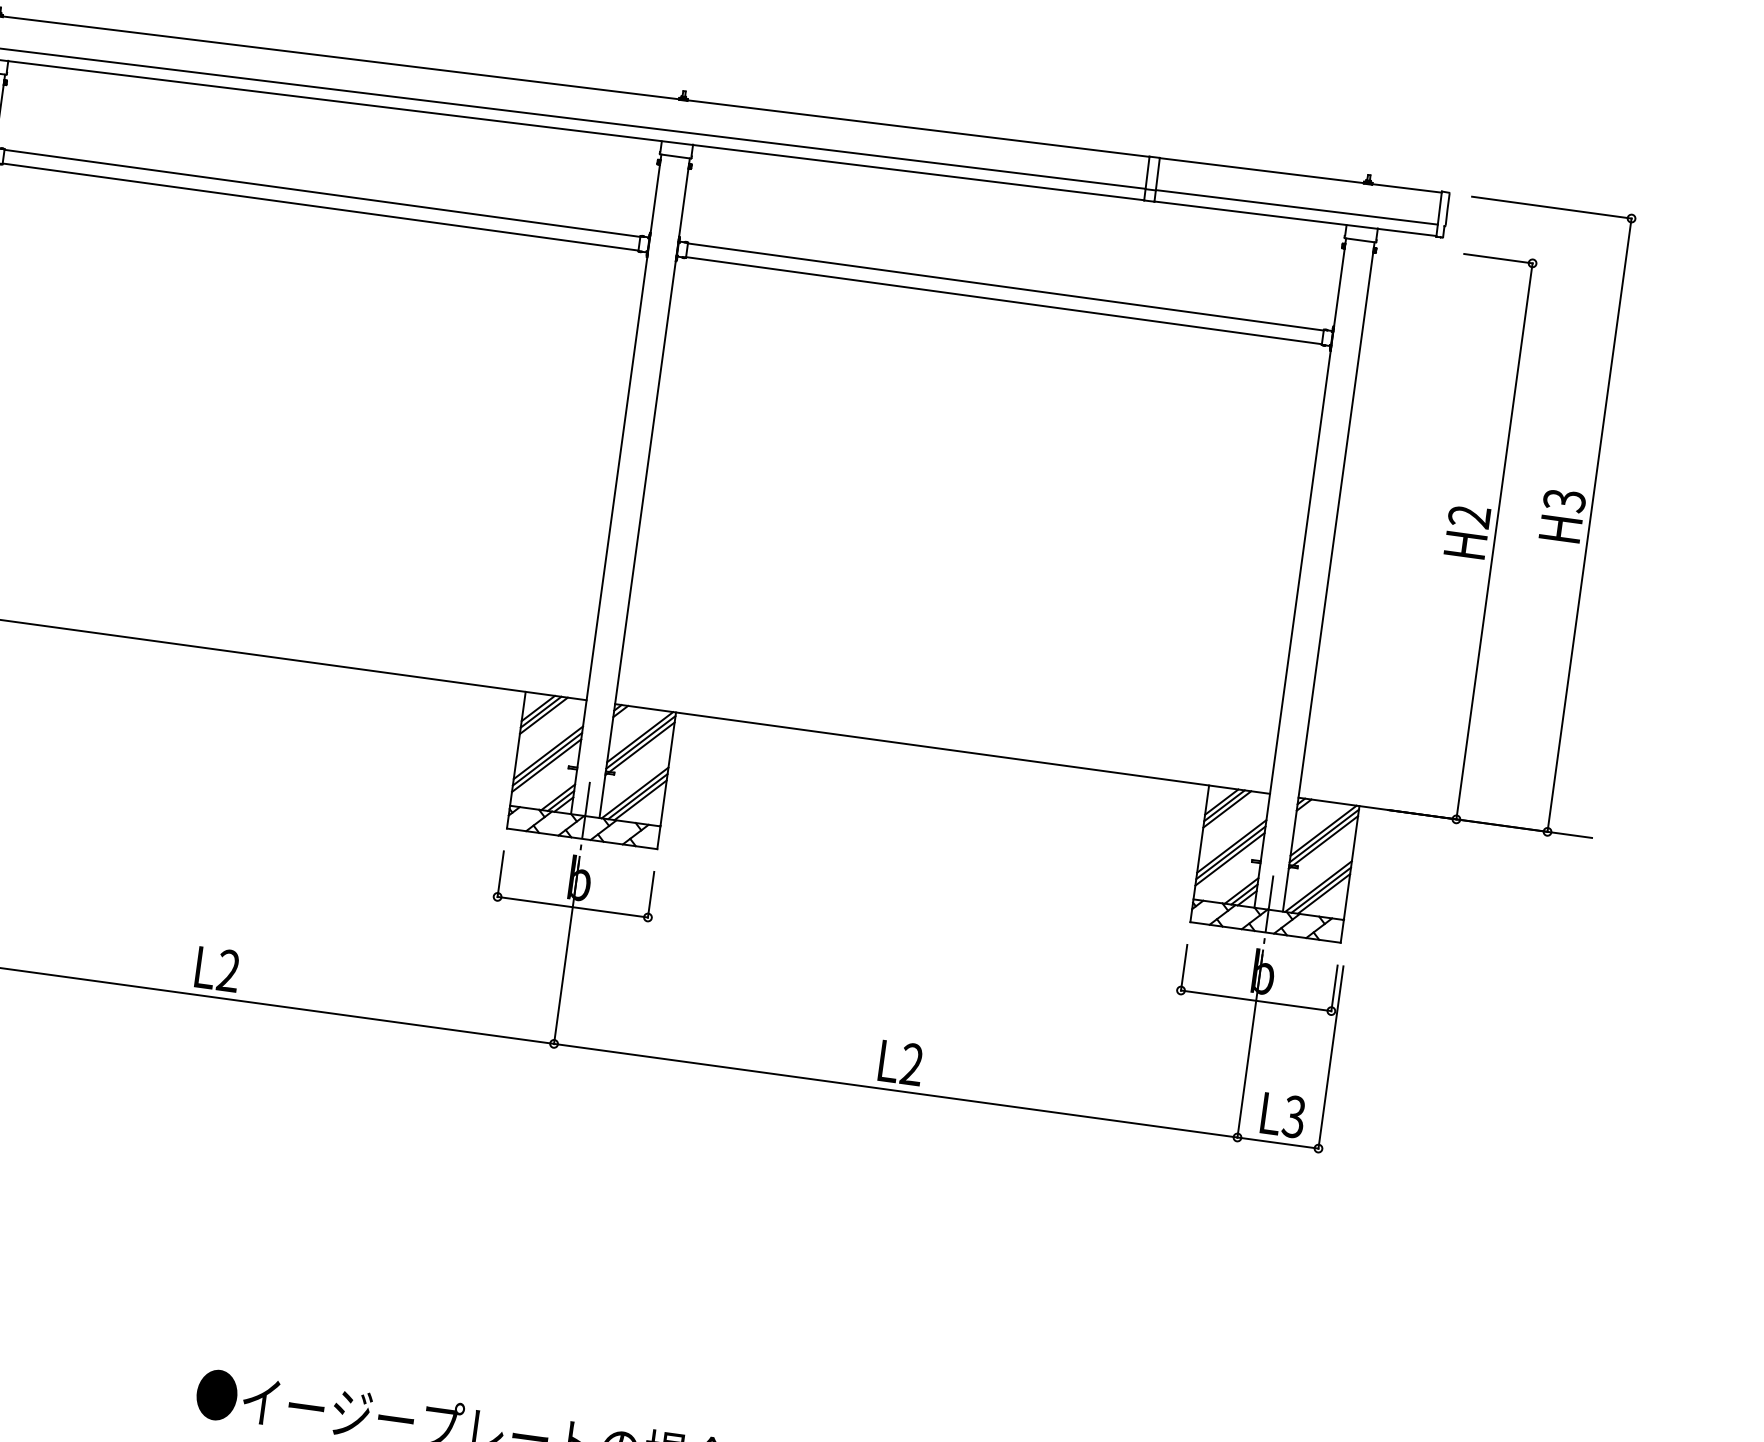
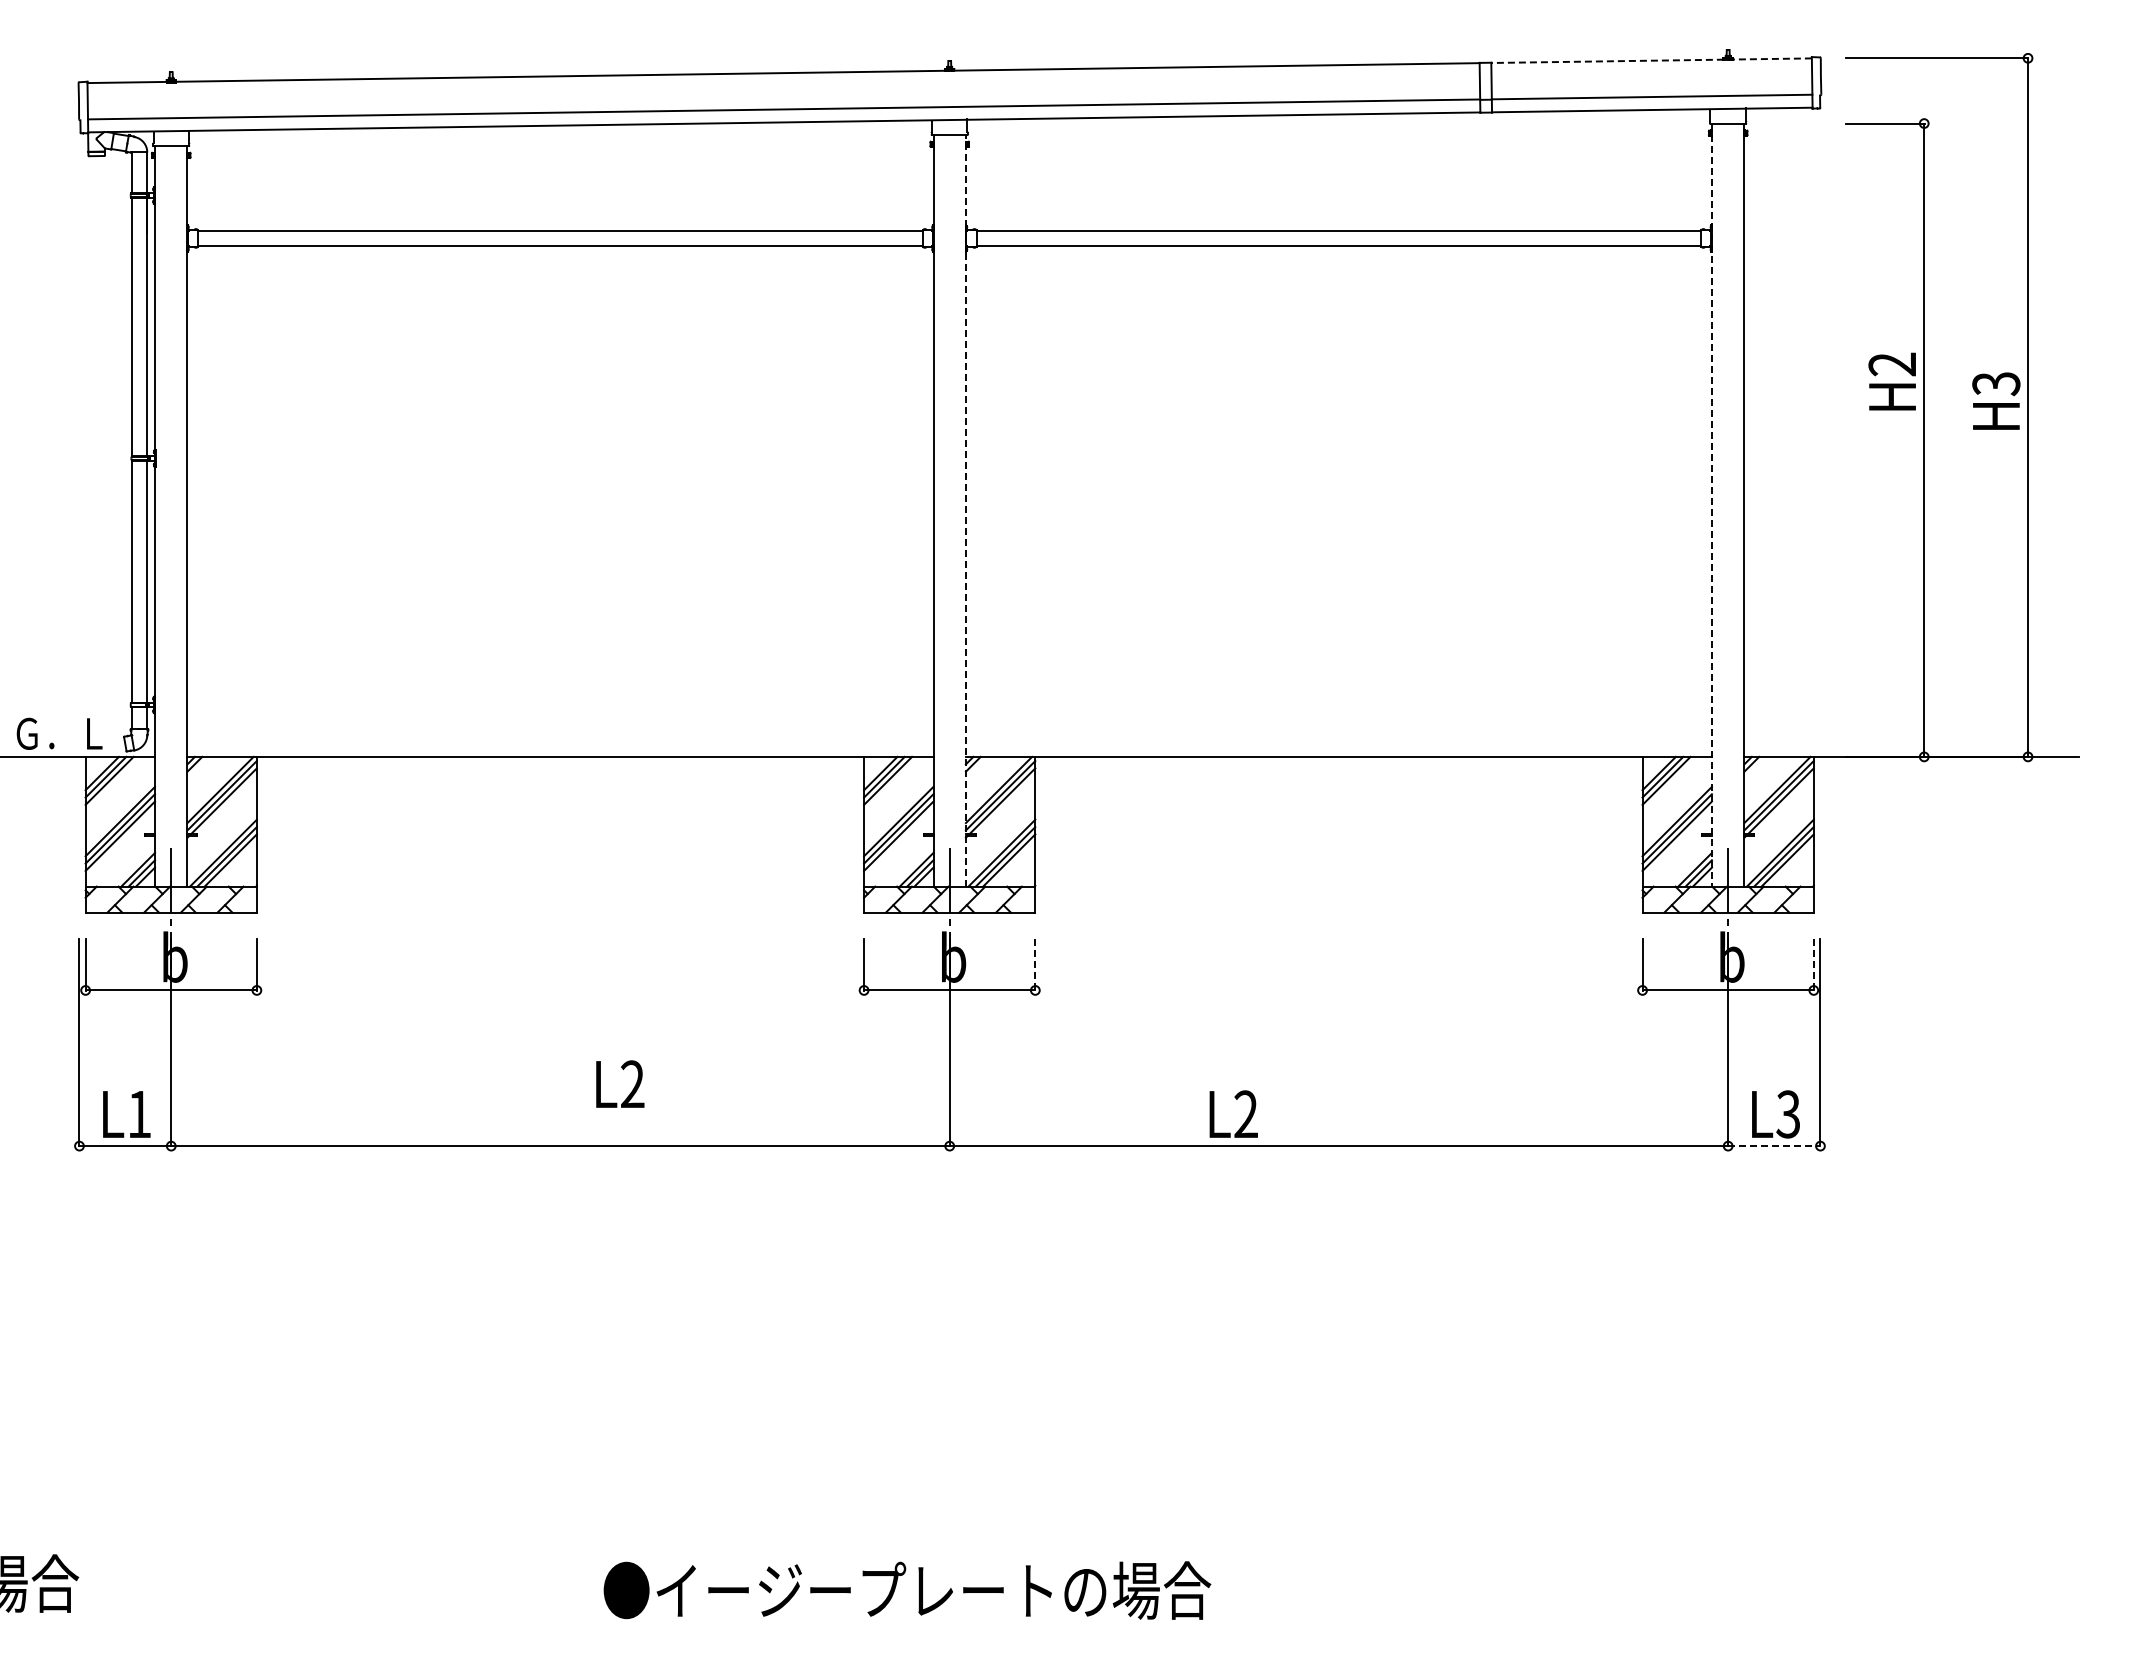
line: (1300, 175) -> (1651, 60), solid -> dashed
line: (644, 487) -> (965, 510), solid -> dashed
text: (1466, 531) -> (1891, 381), moved
line: (1299, 573) -> (1711, 505), solid -> dashed
line: (651, 895) -> (1035, 965), solid -> dashed
text: (218, 968) -> (620, 1083), moved
line: (1334, 989) -> (1813, 965), solid -> dashed
text: (901, 1062) -> (1233, 1113), moved
line: (1278, 1143) -> (1774, 1146), solid -> dashed

